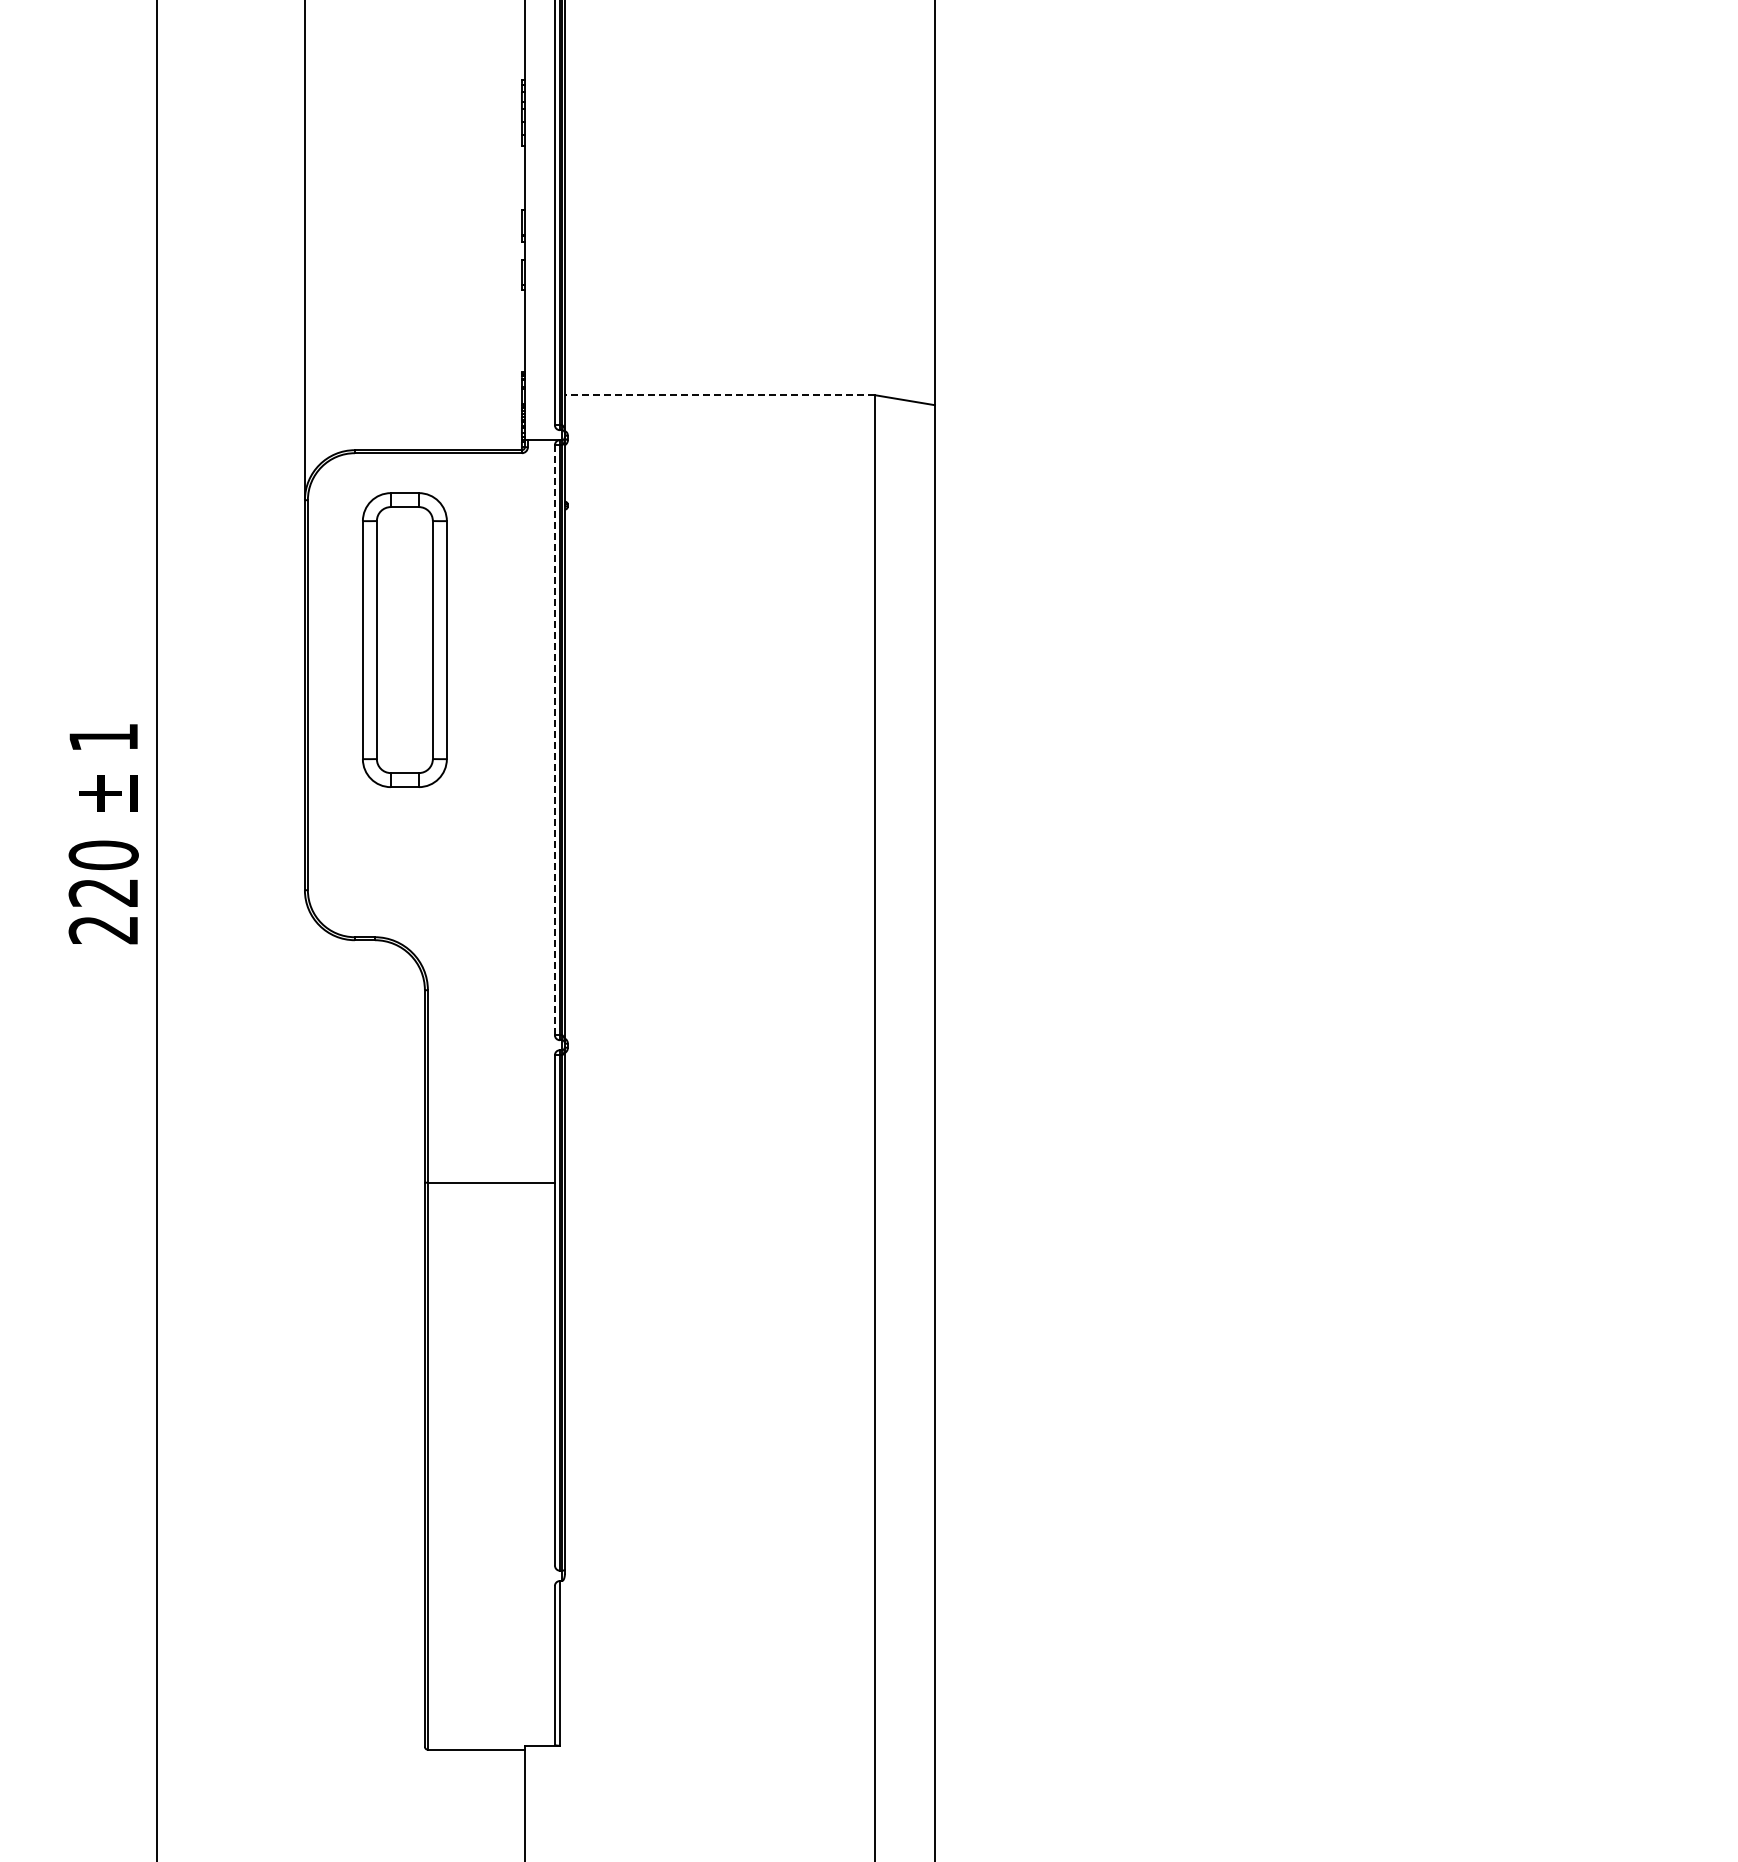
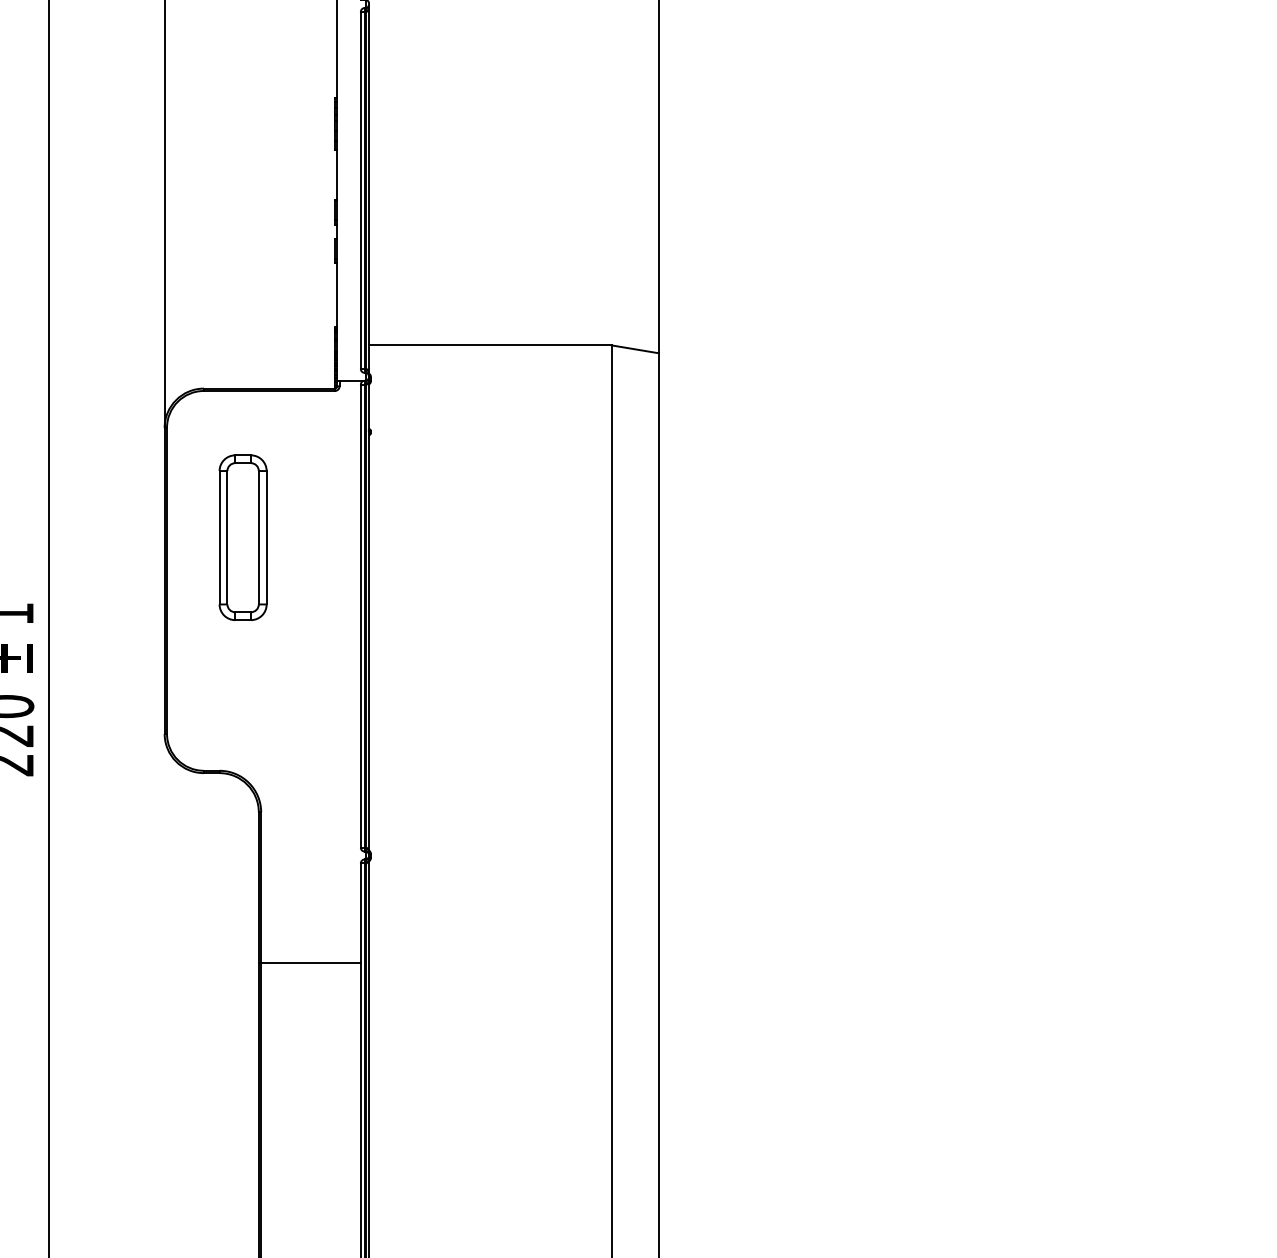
line: (719, 395) -> (489, 345), dashed -> solid
part: (404, 640) -> (242, 537), size x0.71
line: (554, 740) -> (360, 616), dashed -> solid

